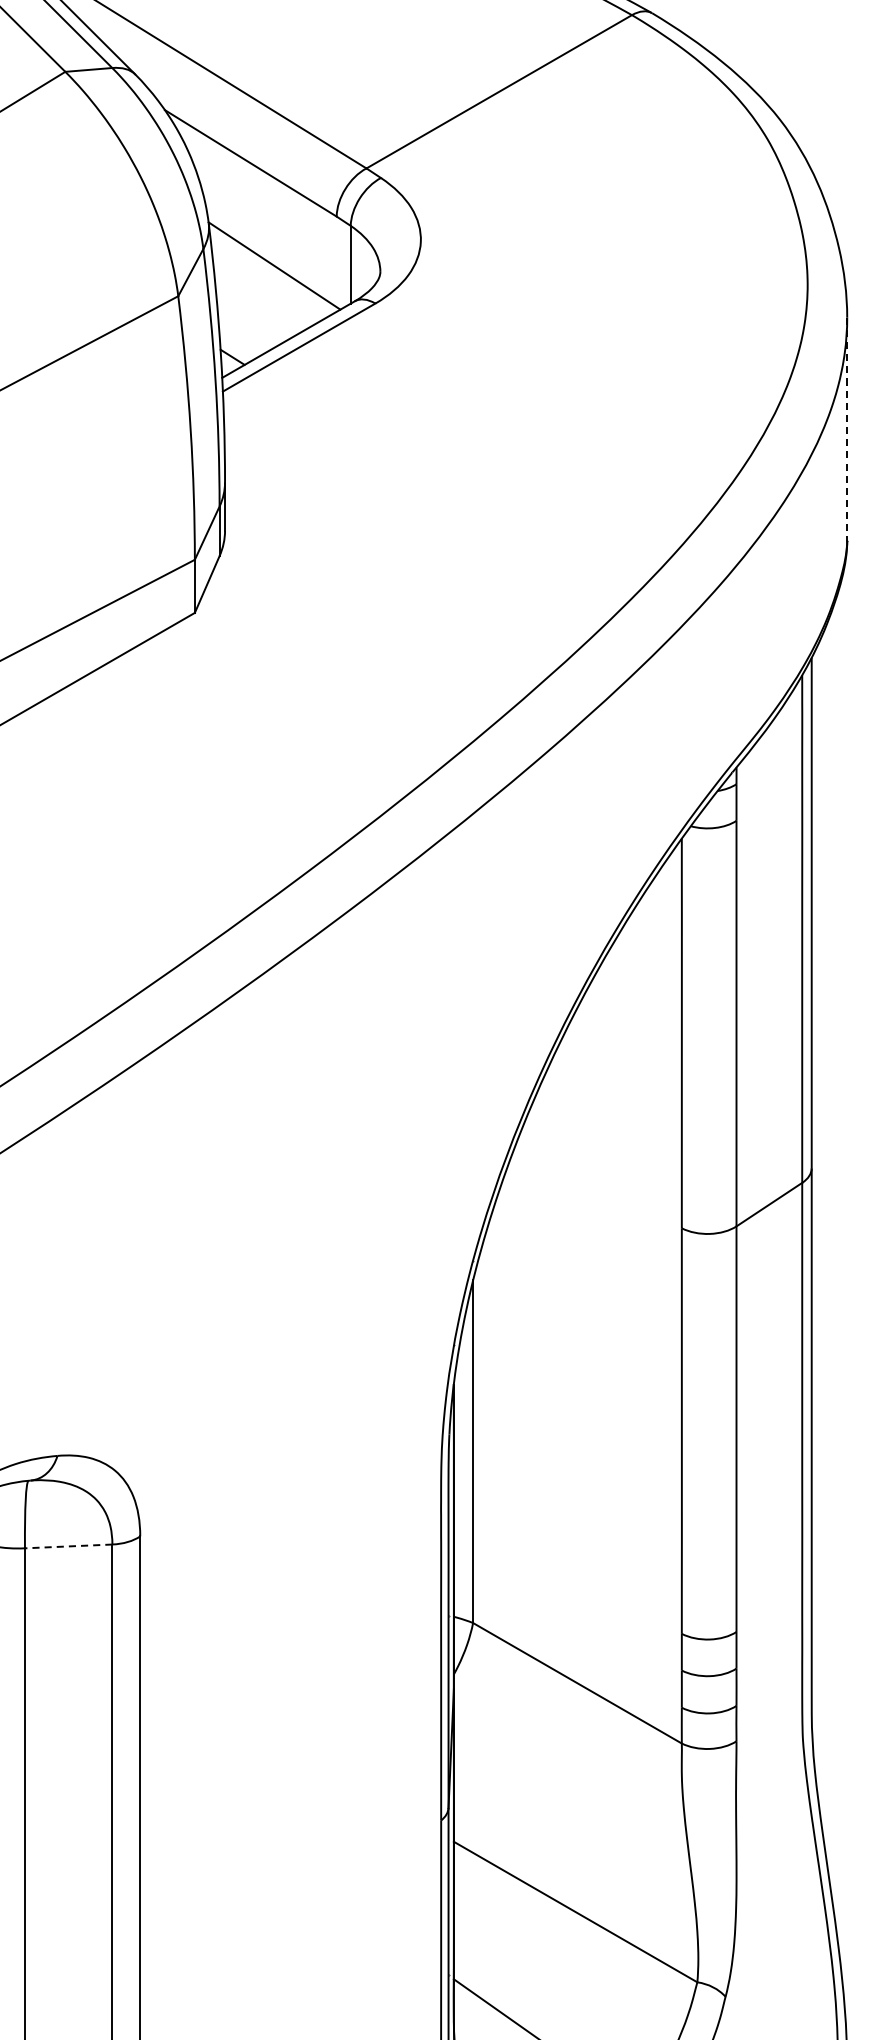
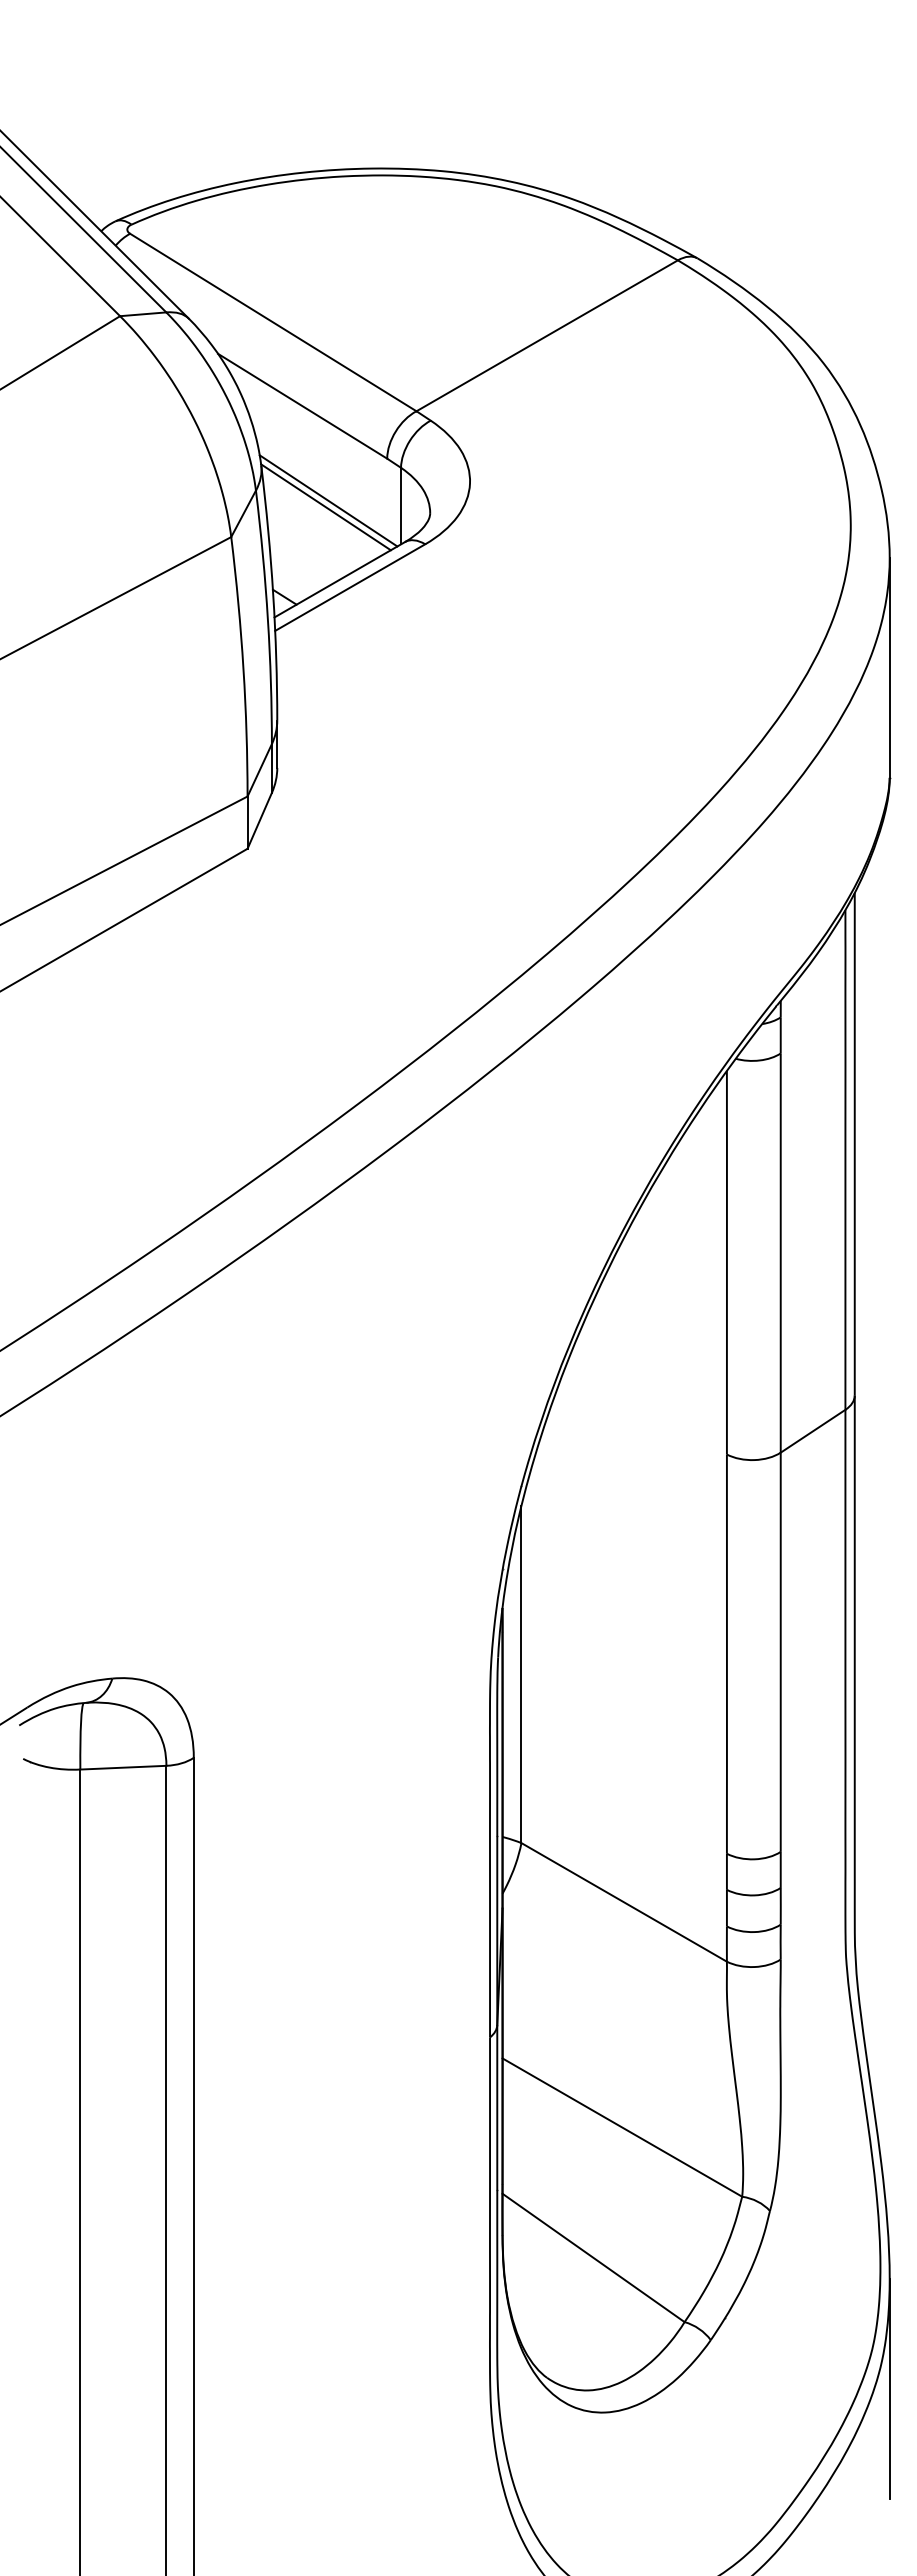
line: (277, 259) -> (328, 500), added
line: (846, 428) -> (889, 667), dashed -> solid
line: (67, 1546) -> (122, 1767), dashed -> solid

